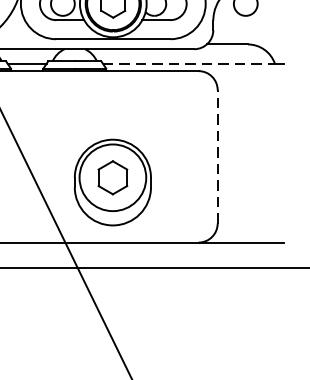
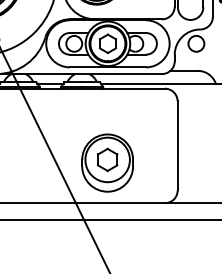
line: (189, 63) -> (158, 83), dashed -> solid
line: (217, 156) -> (177, 145), dashed -> solid

